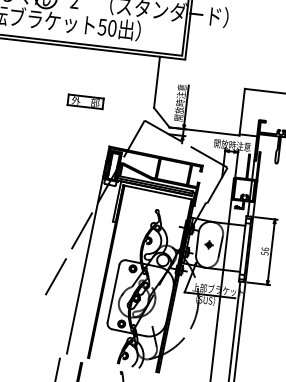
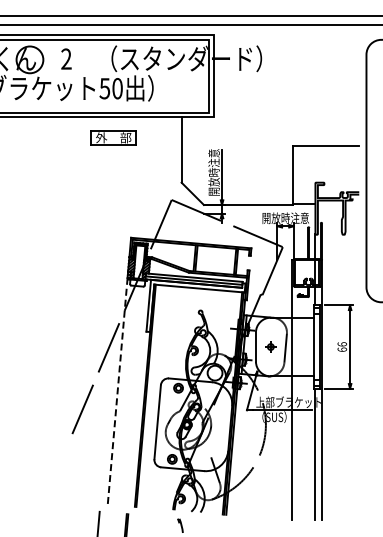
part: (85, 101) -> (113, 137), moved
text: (264, 253) -> (341, 349), 56 -> 66
line: (84, 265) -> (117, 391), solid -> dashed

